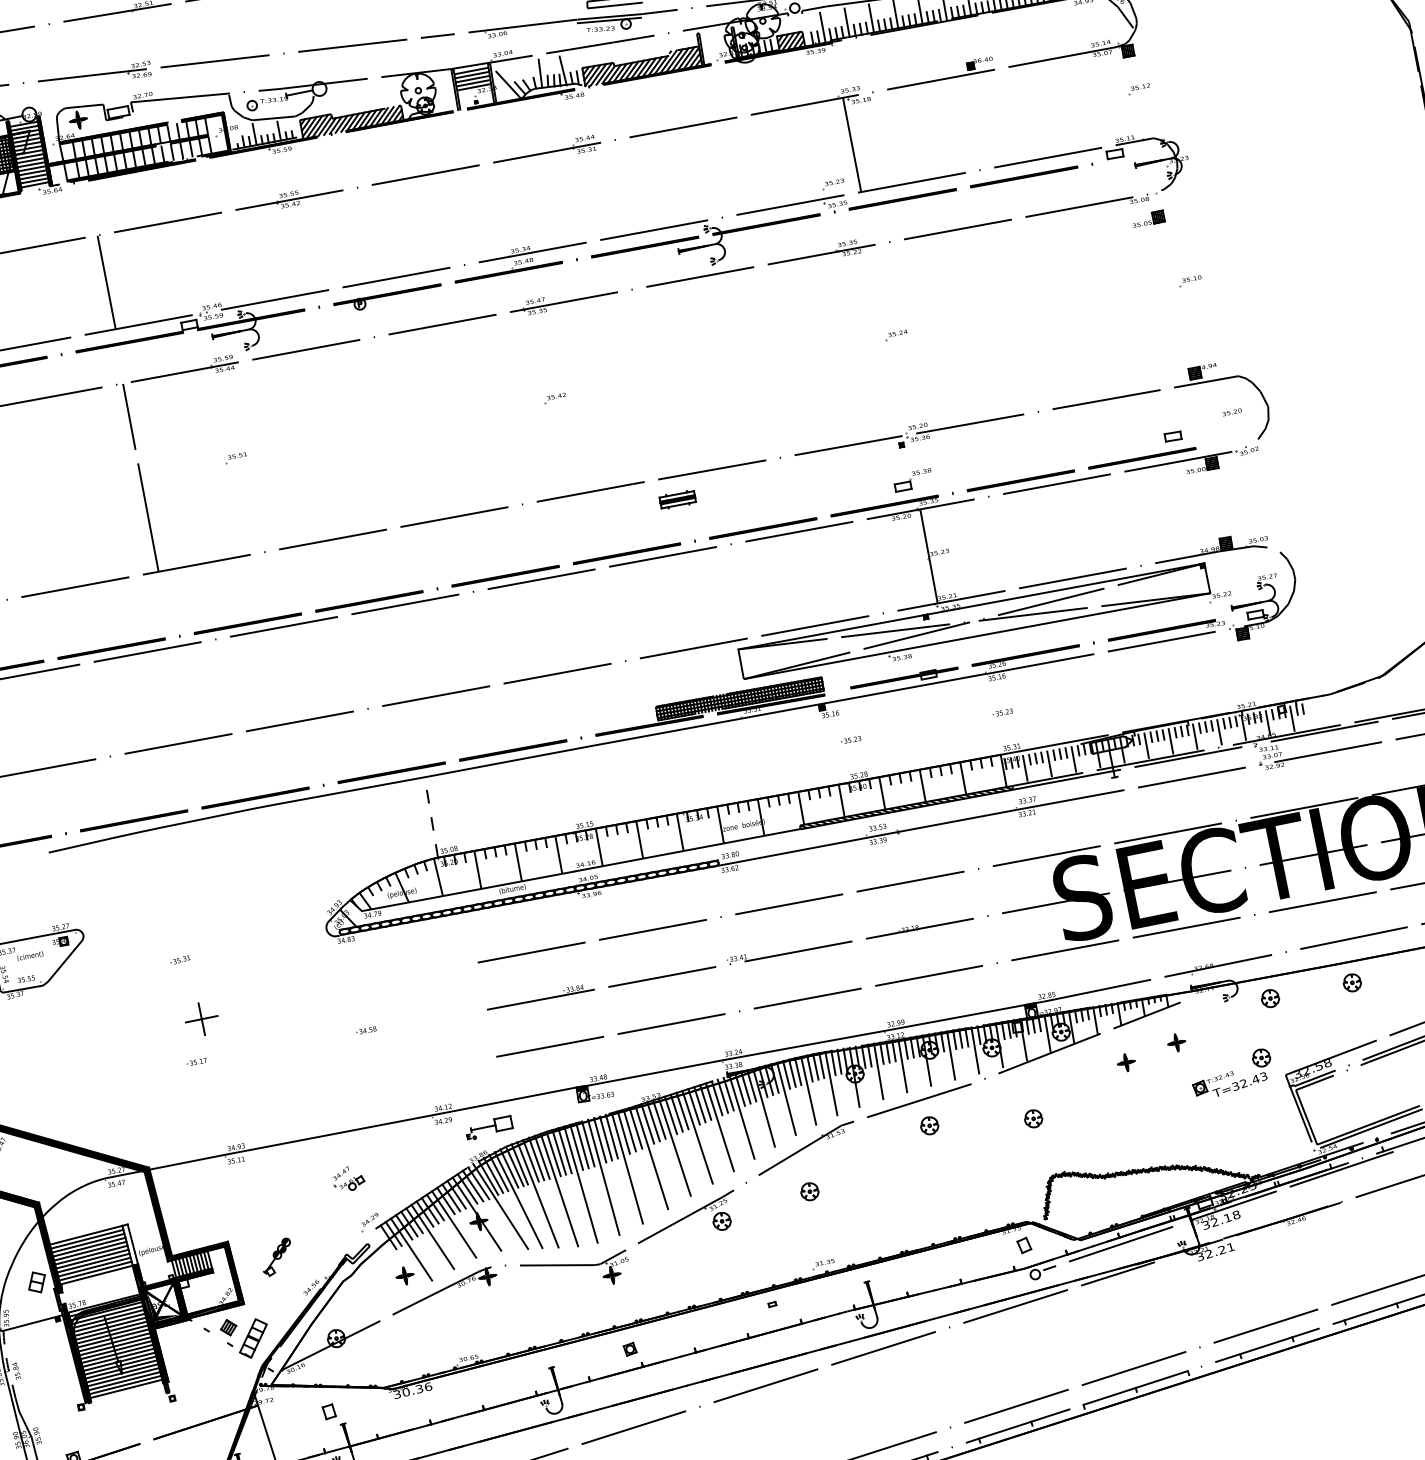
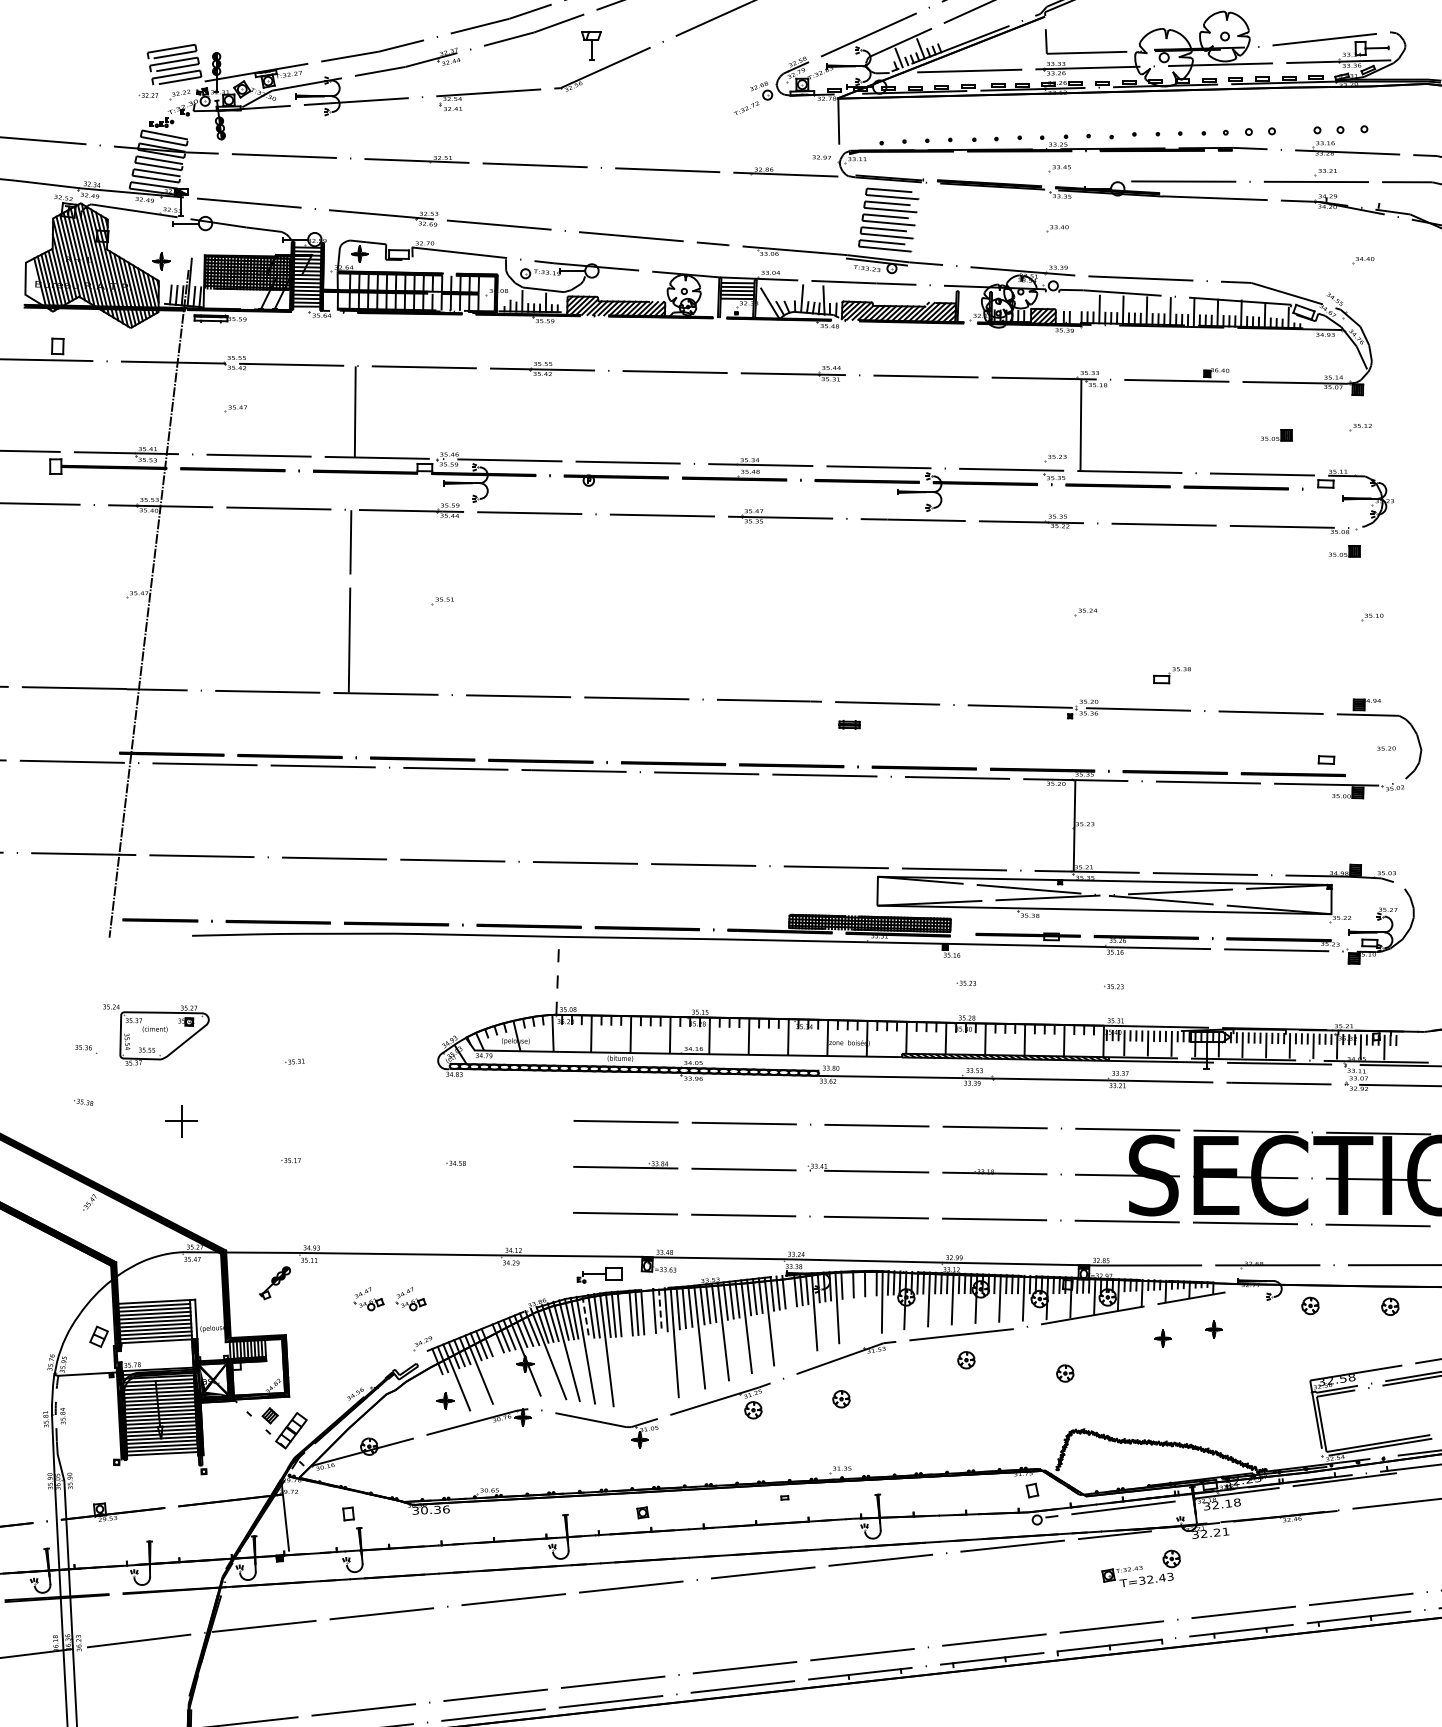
line: (822, 26) -> (1075, 308), removed
part: (1054, 114) -> (1276, 435), added
part: (554, 398) -> (753, 606), removed
part: (912, 480) -> (1171, 675), moved
part: (677, 499) -> (849, 724), size x0.6
part: (201, 1019) -> (181, 1121), moved
line: (815, 1066) -> (870, 1282), removed
line: (792, 1073) -> (847, 1284), removed
part: (1231, 1073) -> (1140, 1567), moved
line: (808, 1091) -> (859, 1304), removed
line: (741, 1117) -> (791, 1316), removed
part: (488, 1128) -> (599, 1275), moved
line: (606, 1138) -> (660, 1310), solid -> dashed
line: (530, 1161) -> (585, 1317), solid -> dashed
line: (603, 1177) -> (650, 1346), removed
line: (580, 1184) -> (627, 1348), removed
part: (305, 1188) -> (368, 1299), added
line: (454, 1223) -> (501, 1361), removed
part: (276, 1257) -> (274, 1283), moved

